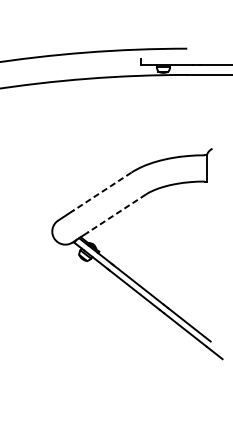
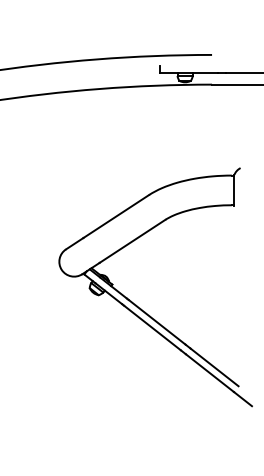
line: (101, 191) -> (115, 216), dashed -> solid
line: (116, 213) -> (132, 241), dashed -> solid

